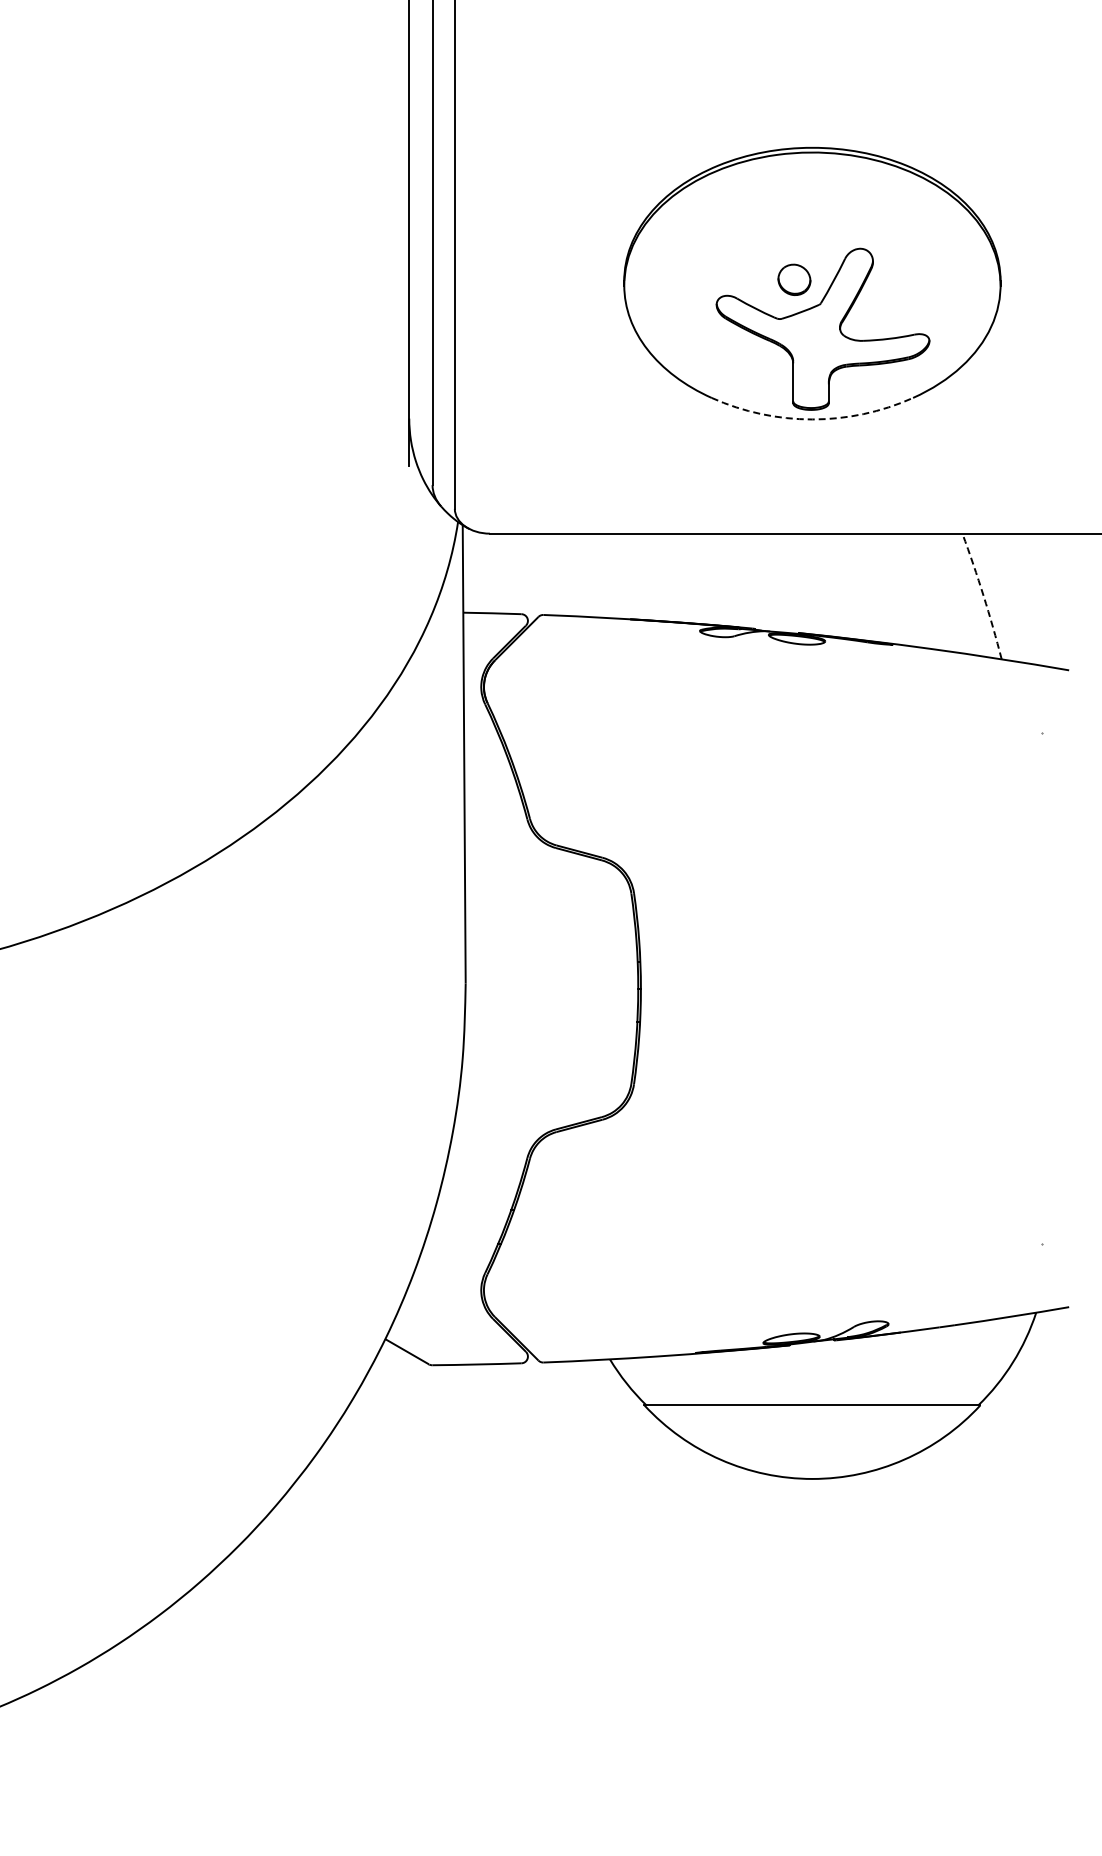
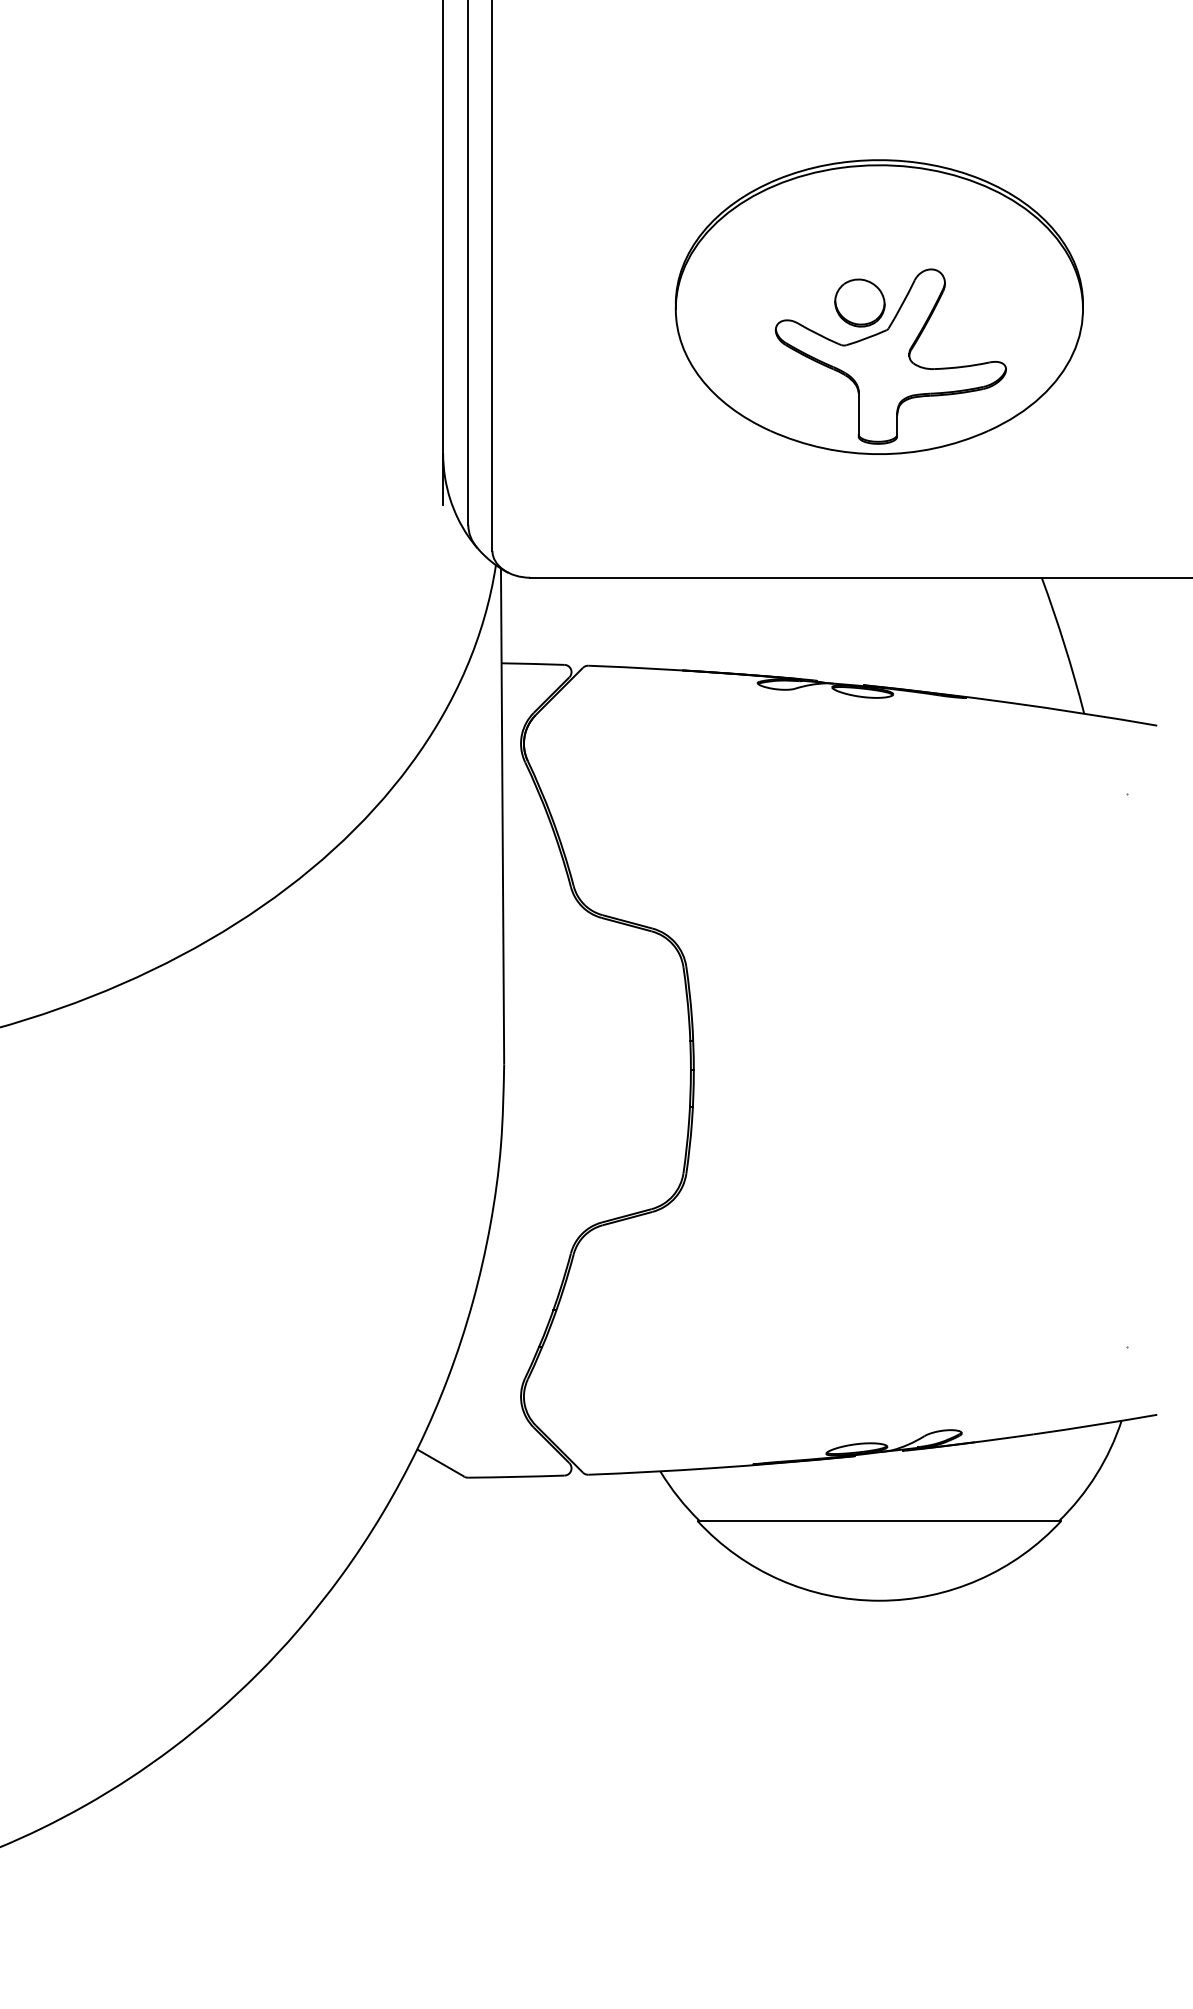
part: (794, 279) -> (860, 302), size x1.43
arc: (812, 419) -> (879, 454), dashed -> solid
arc: (983, 595) -> (1064, 644), dashed -> solid

